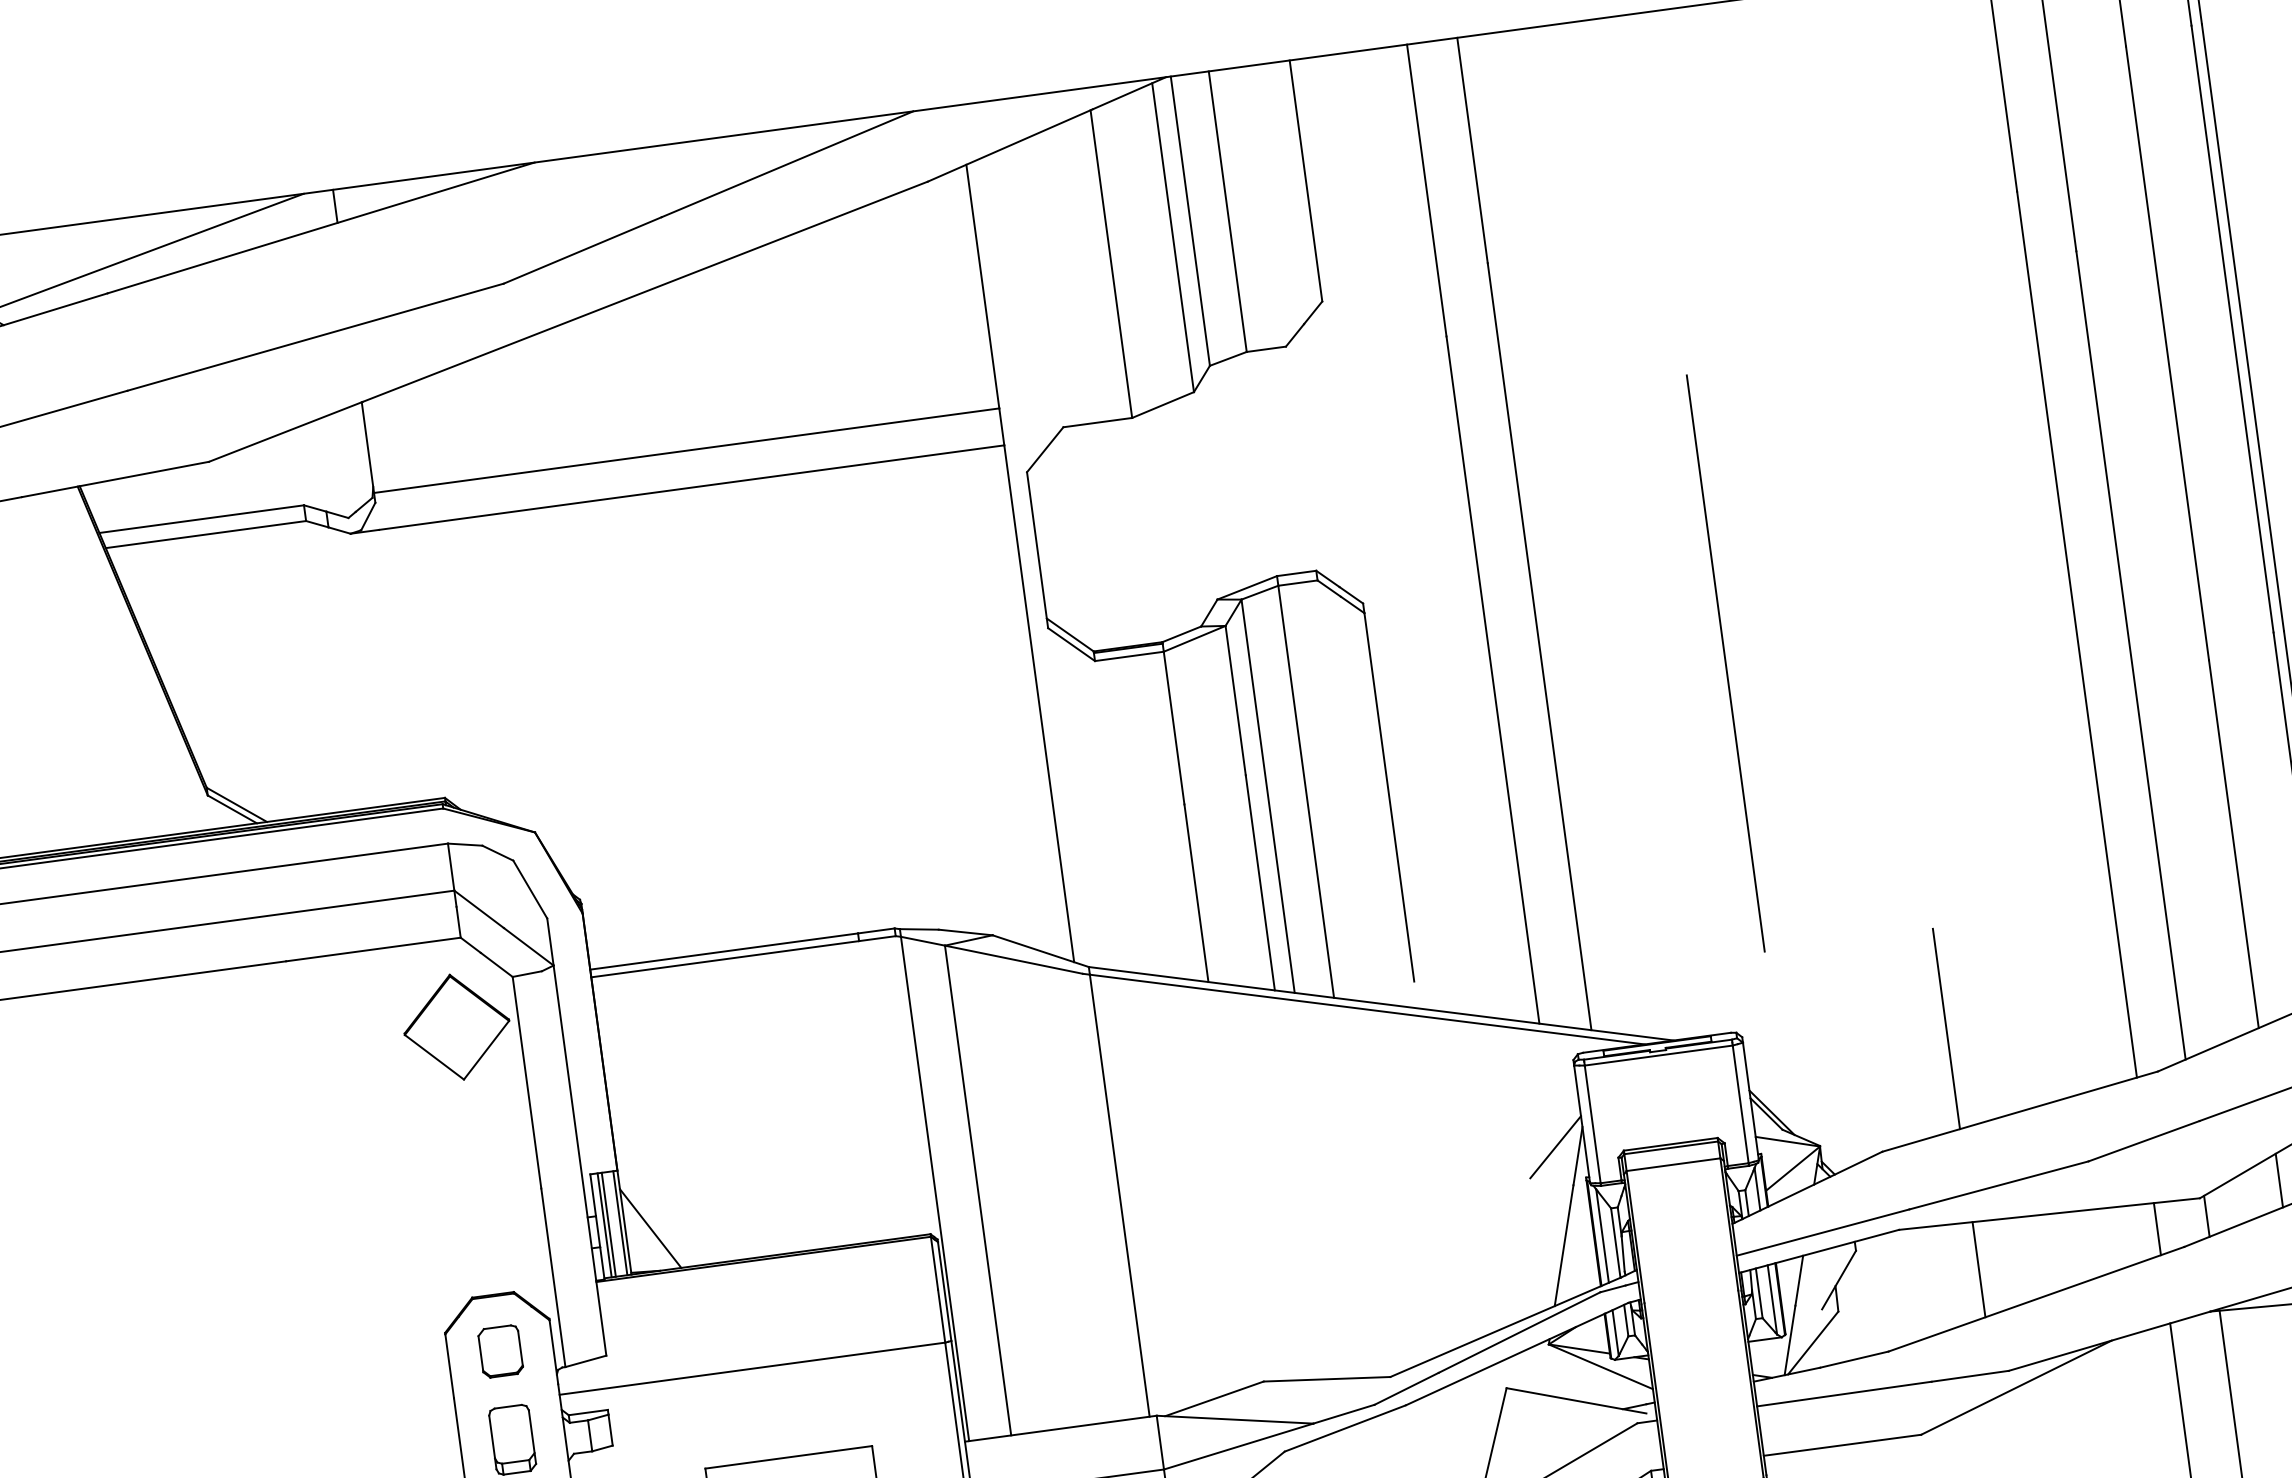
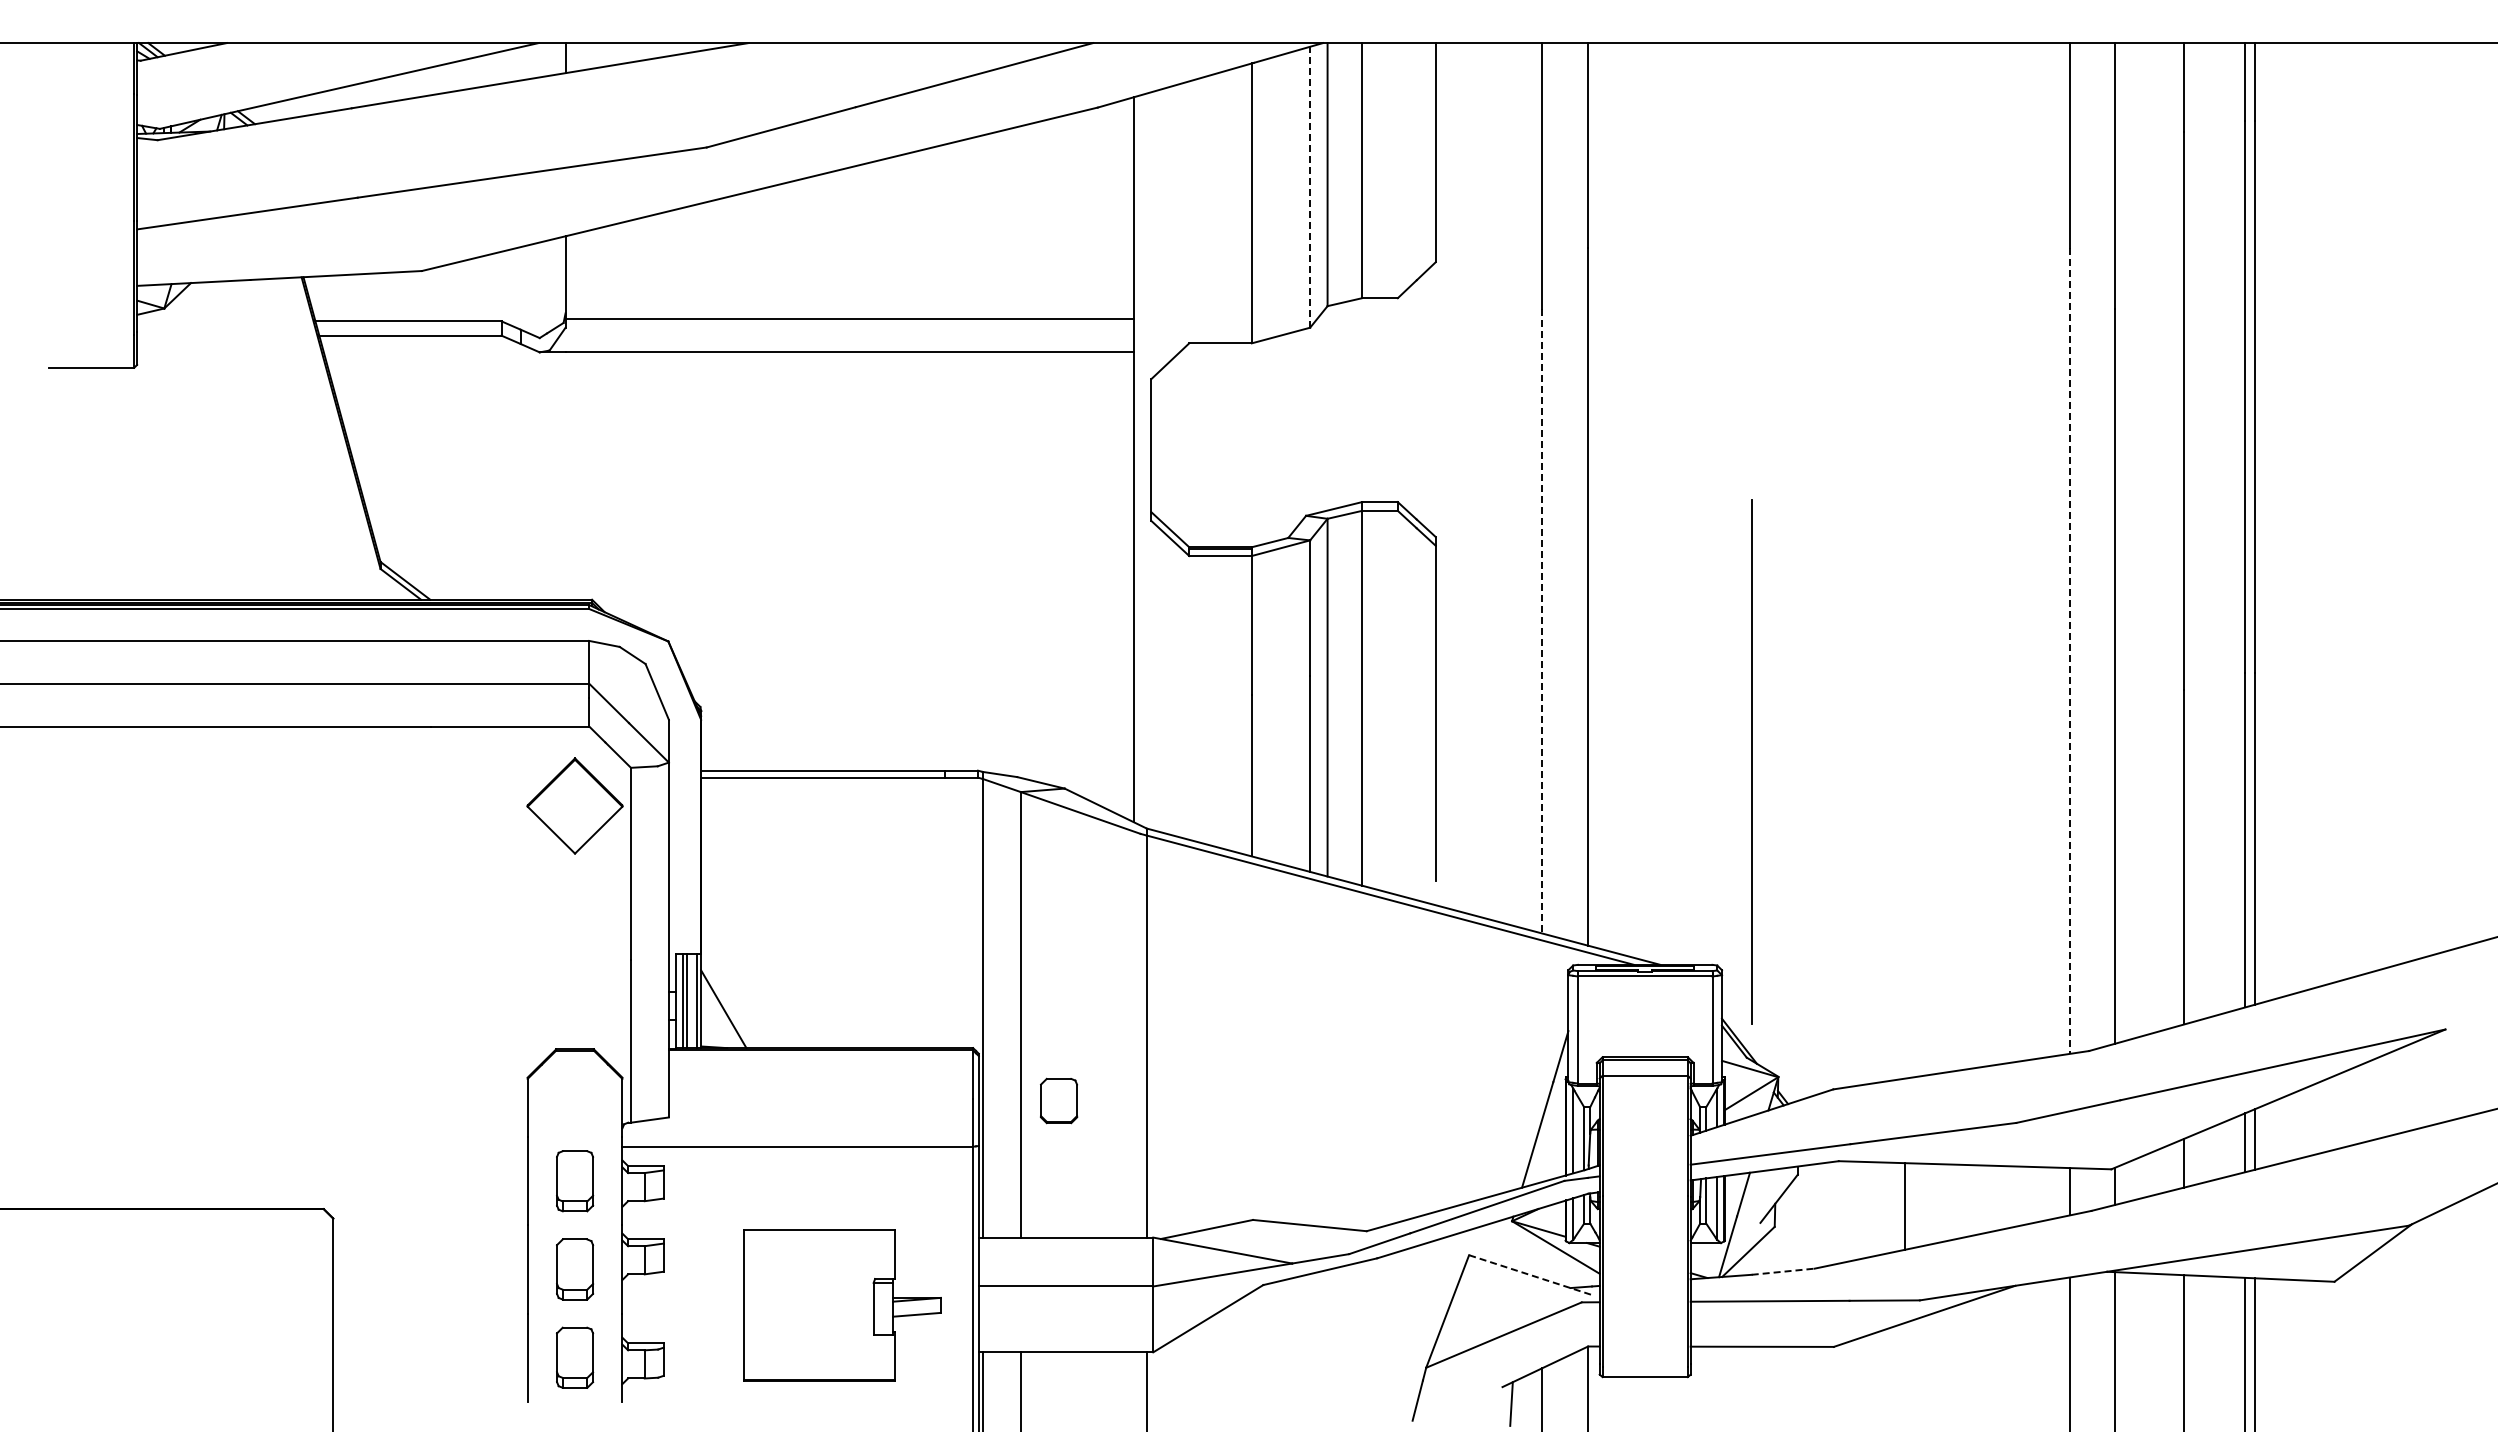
line: (1173, 236) -> (1310, 186), solid -> dashed
line: (2076, 634) -> (2069, 650), solid -> dashed
line: (1724, 662) -> (1751, 761), moved
line: (1493, 680) -> (1542, 621), solid -> dashed
line: (1946, 1028) -> (1905, 987), removed
line: (1555, 1146) -> (1541, 1045), removed
part: (501, 1350) -> (1059, 1100), moved
line: (1854, 1359) -> (1783, 1271), solid -> dashed
line: (1575, 1400) -> (1529, 1274), solid -> dashed

